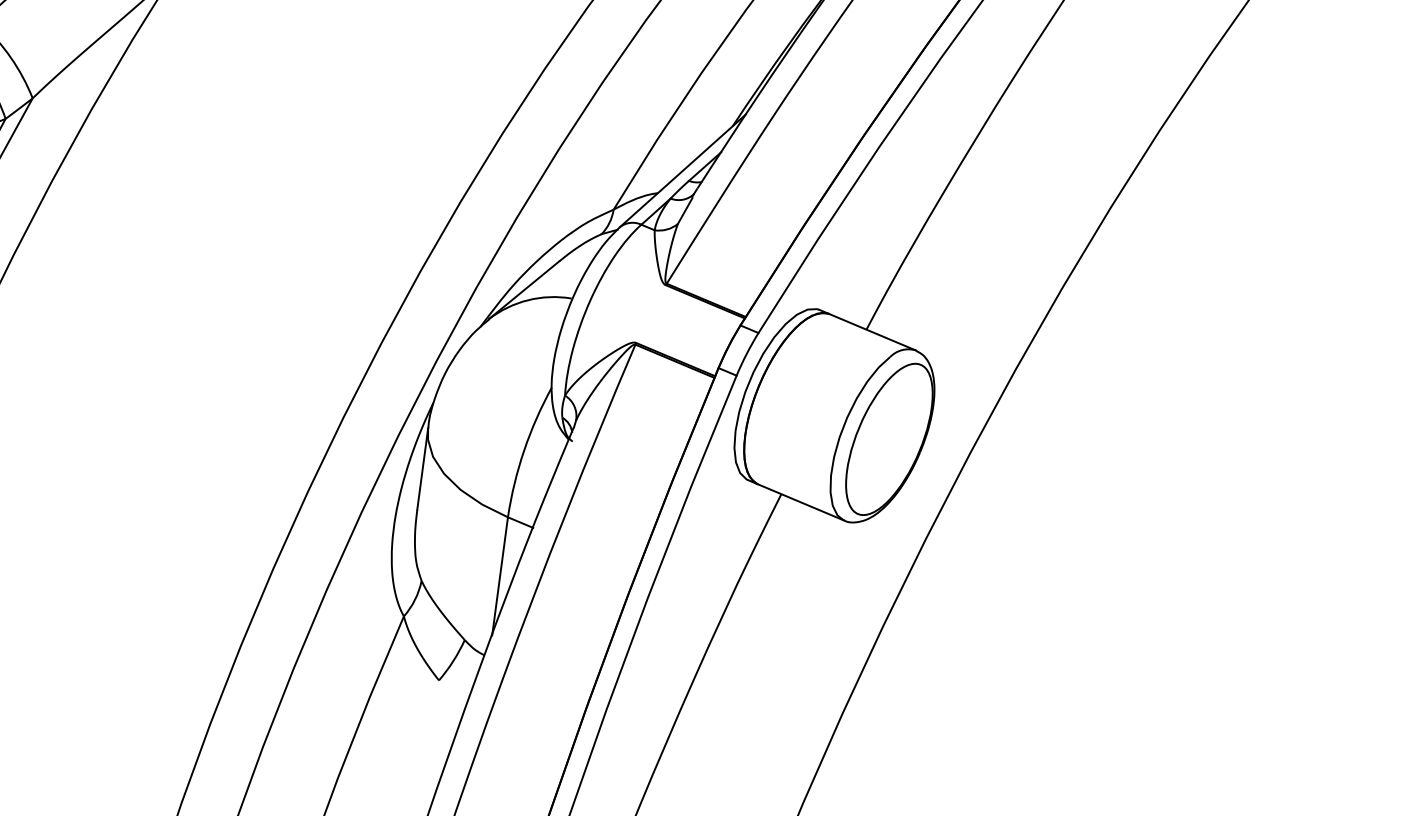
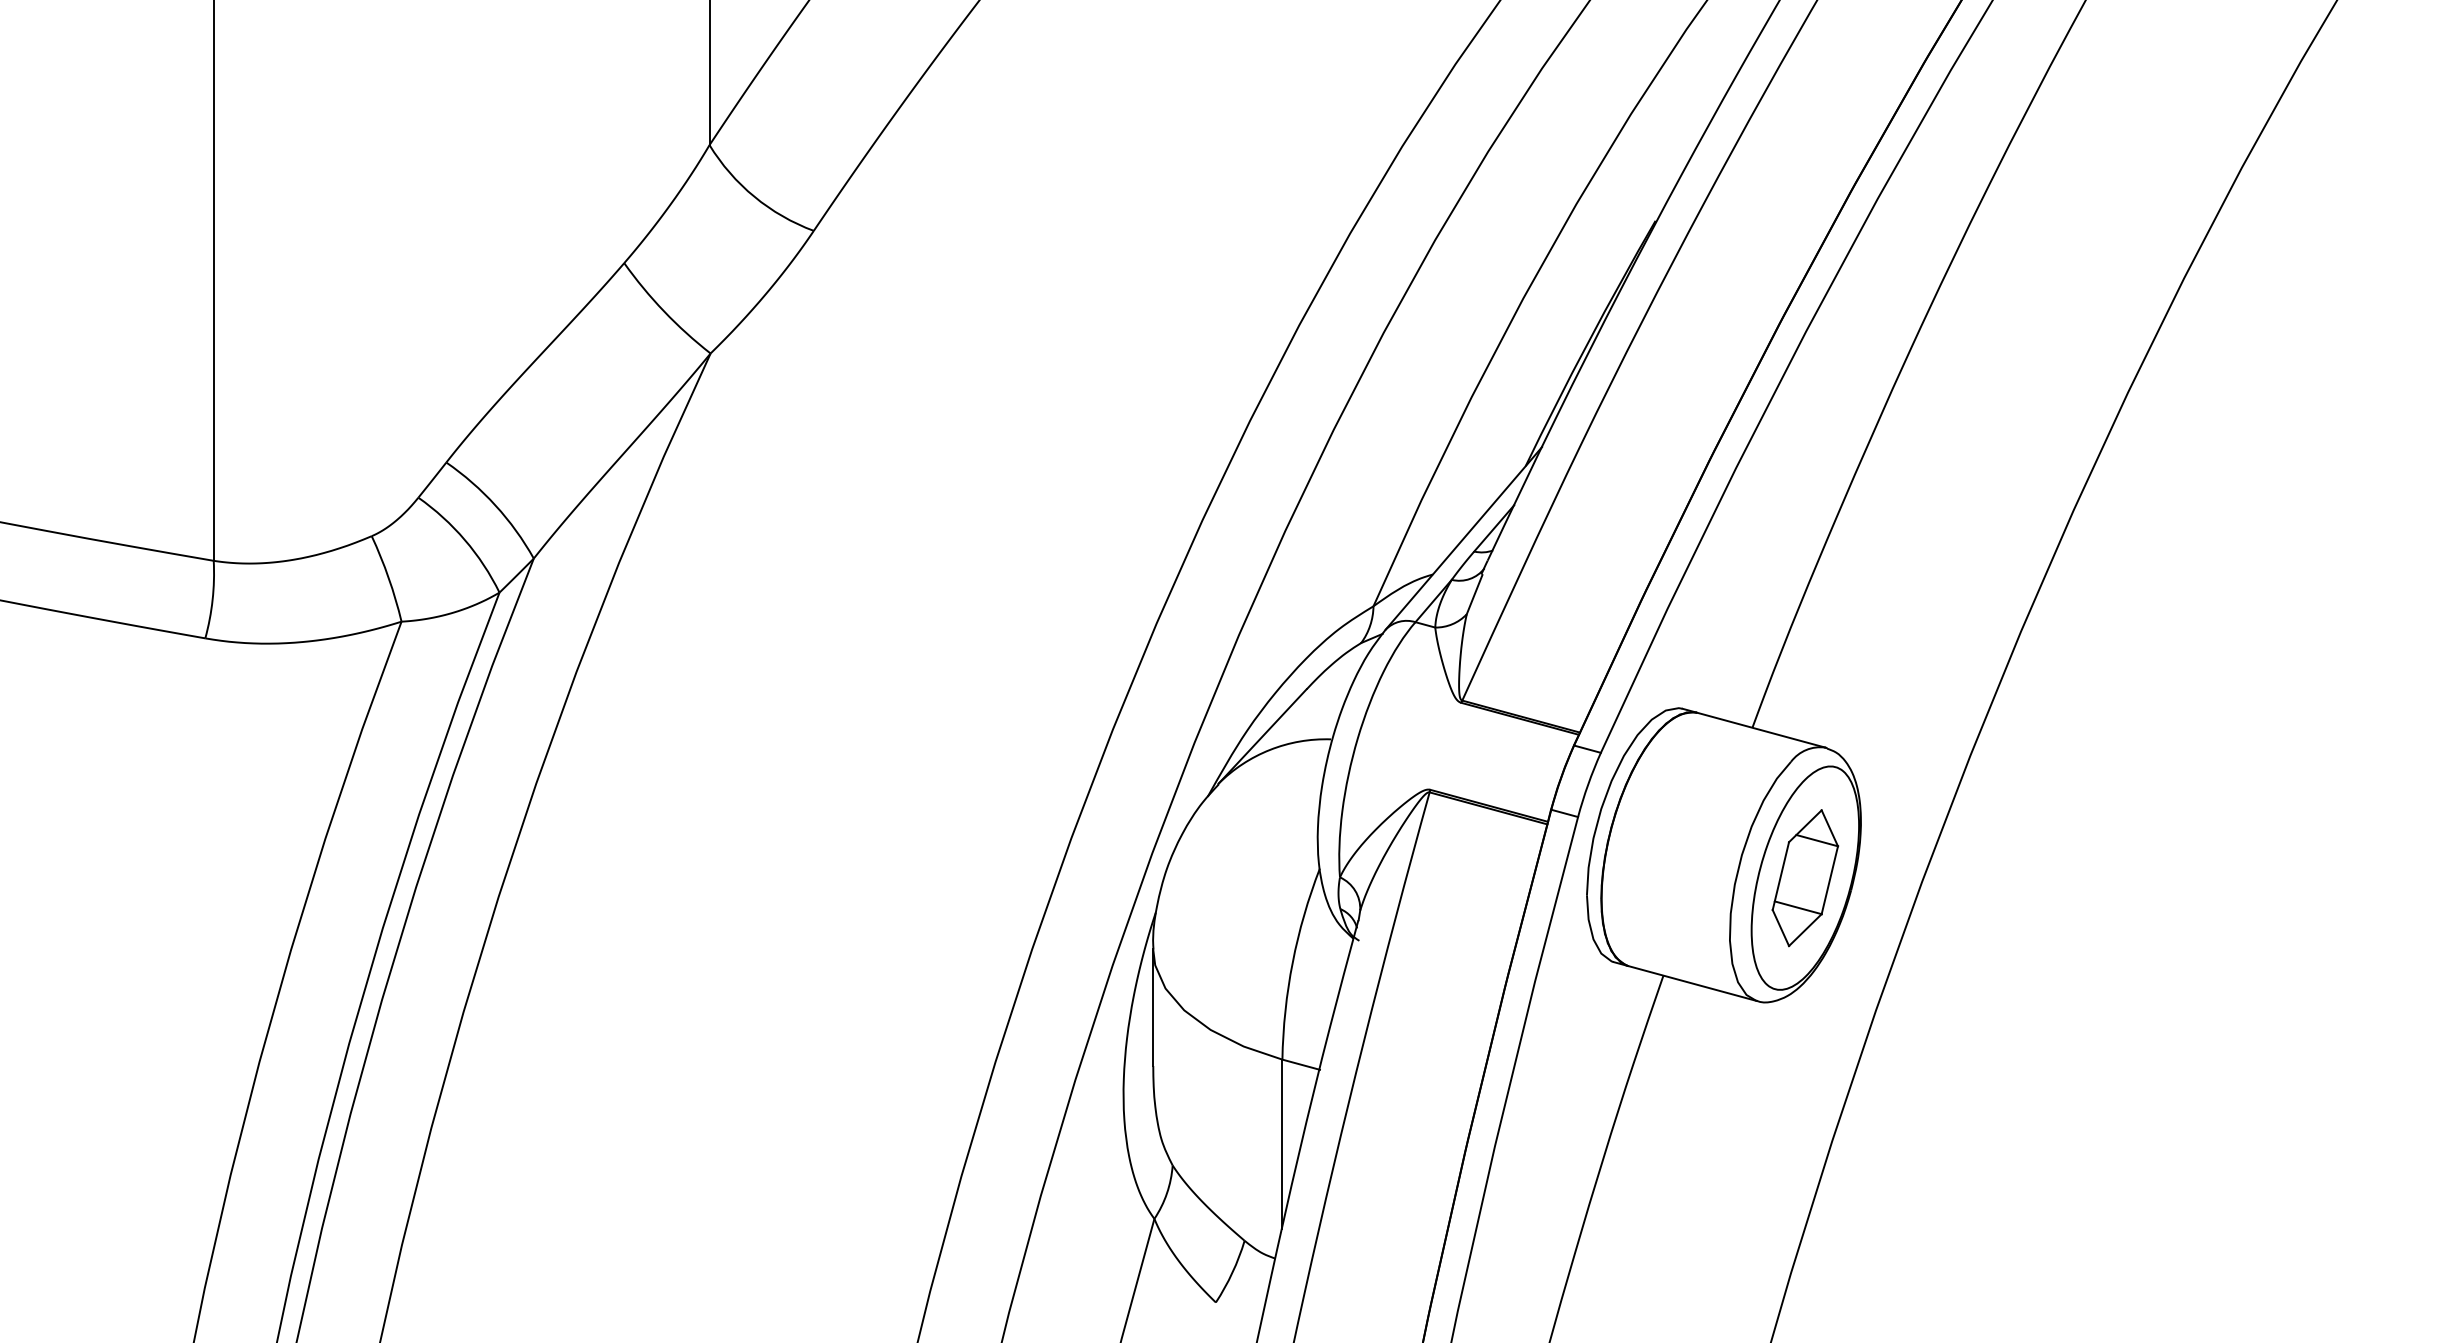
part: (889, 439) -> (1805, 878), added

